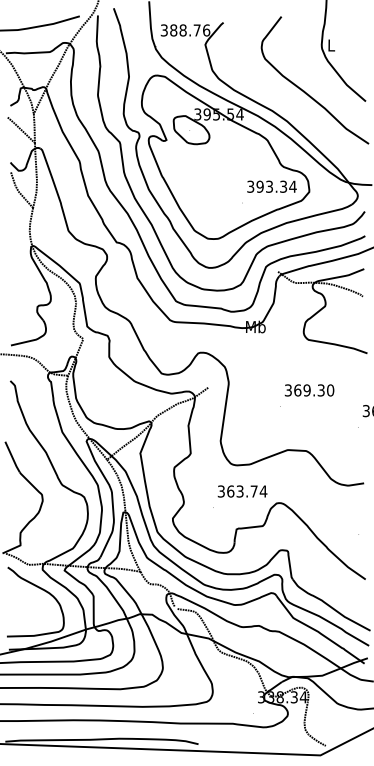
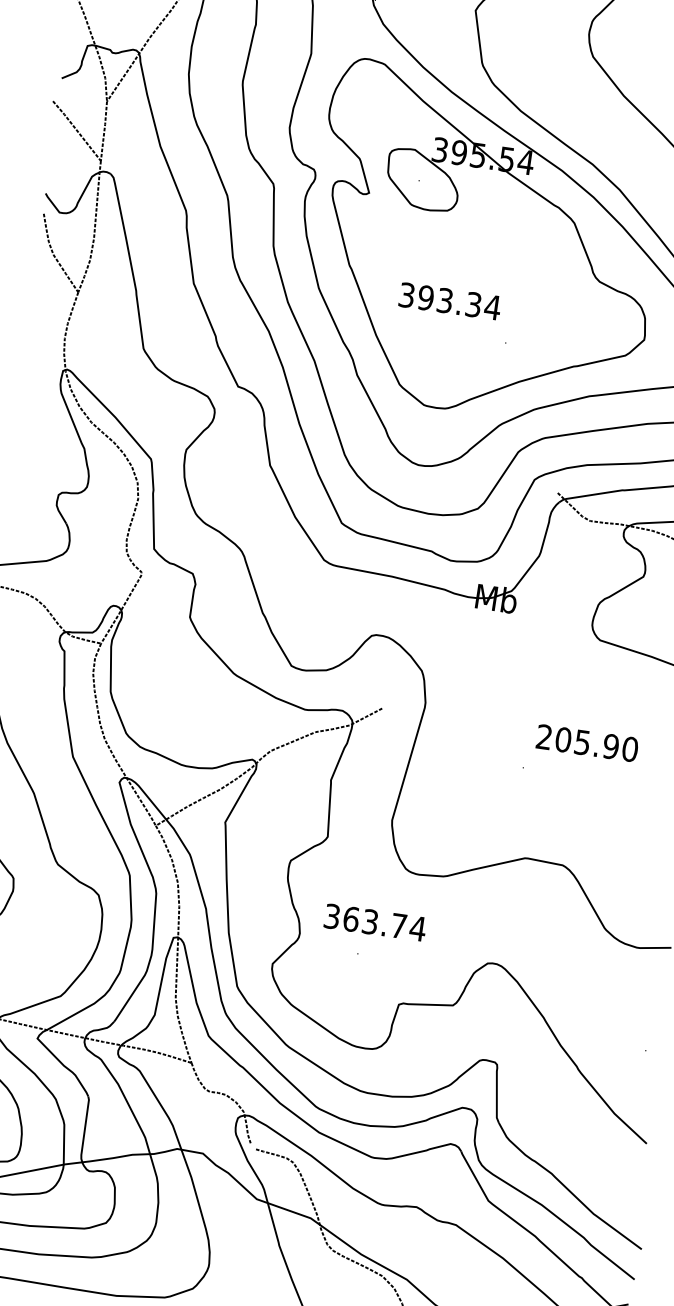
text: (271, 186) -> (449, 300), moved
text: (304, 390) -> (577, 741), 369.30 -> 205.90
text: (242, 491) -> (375, 922), moved

